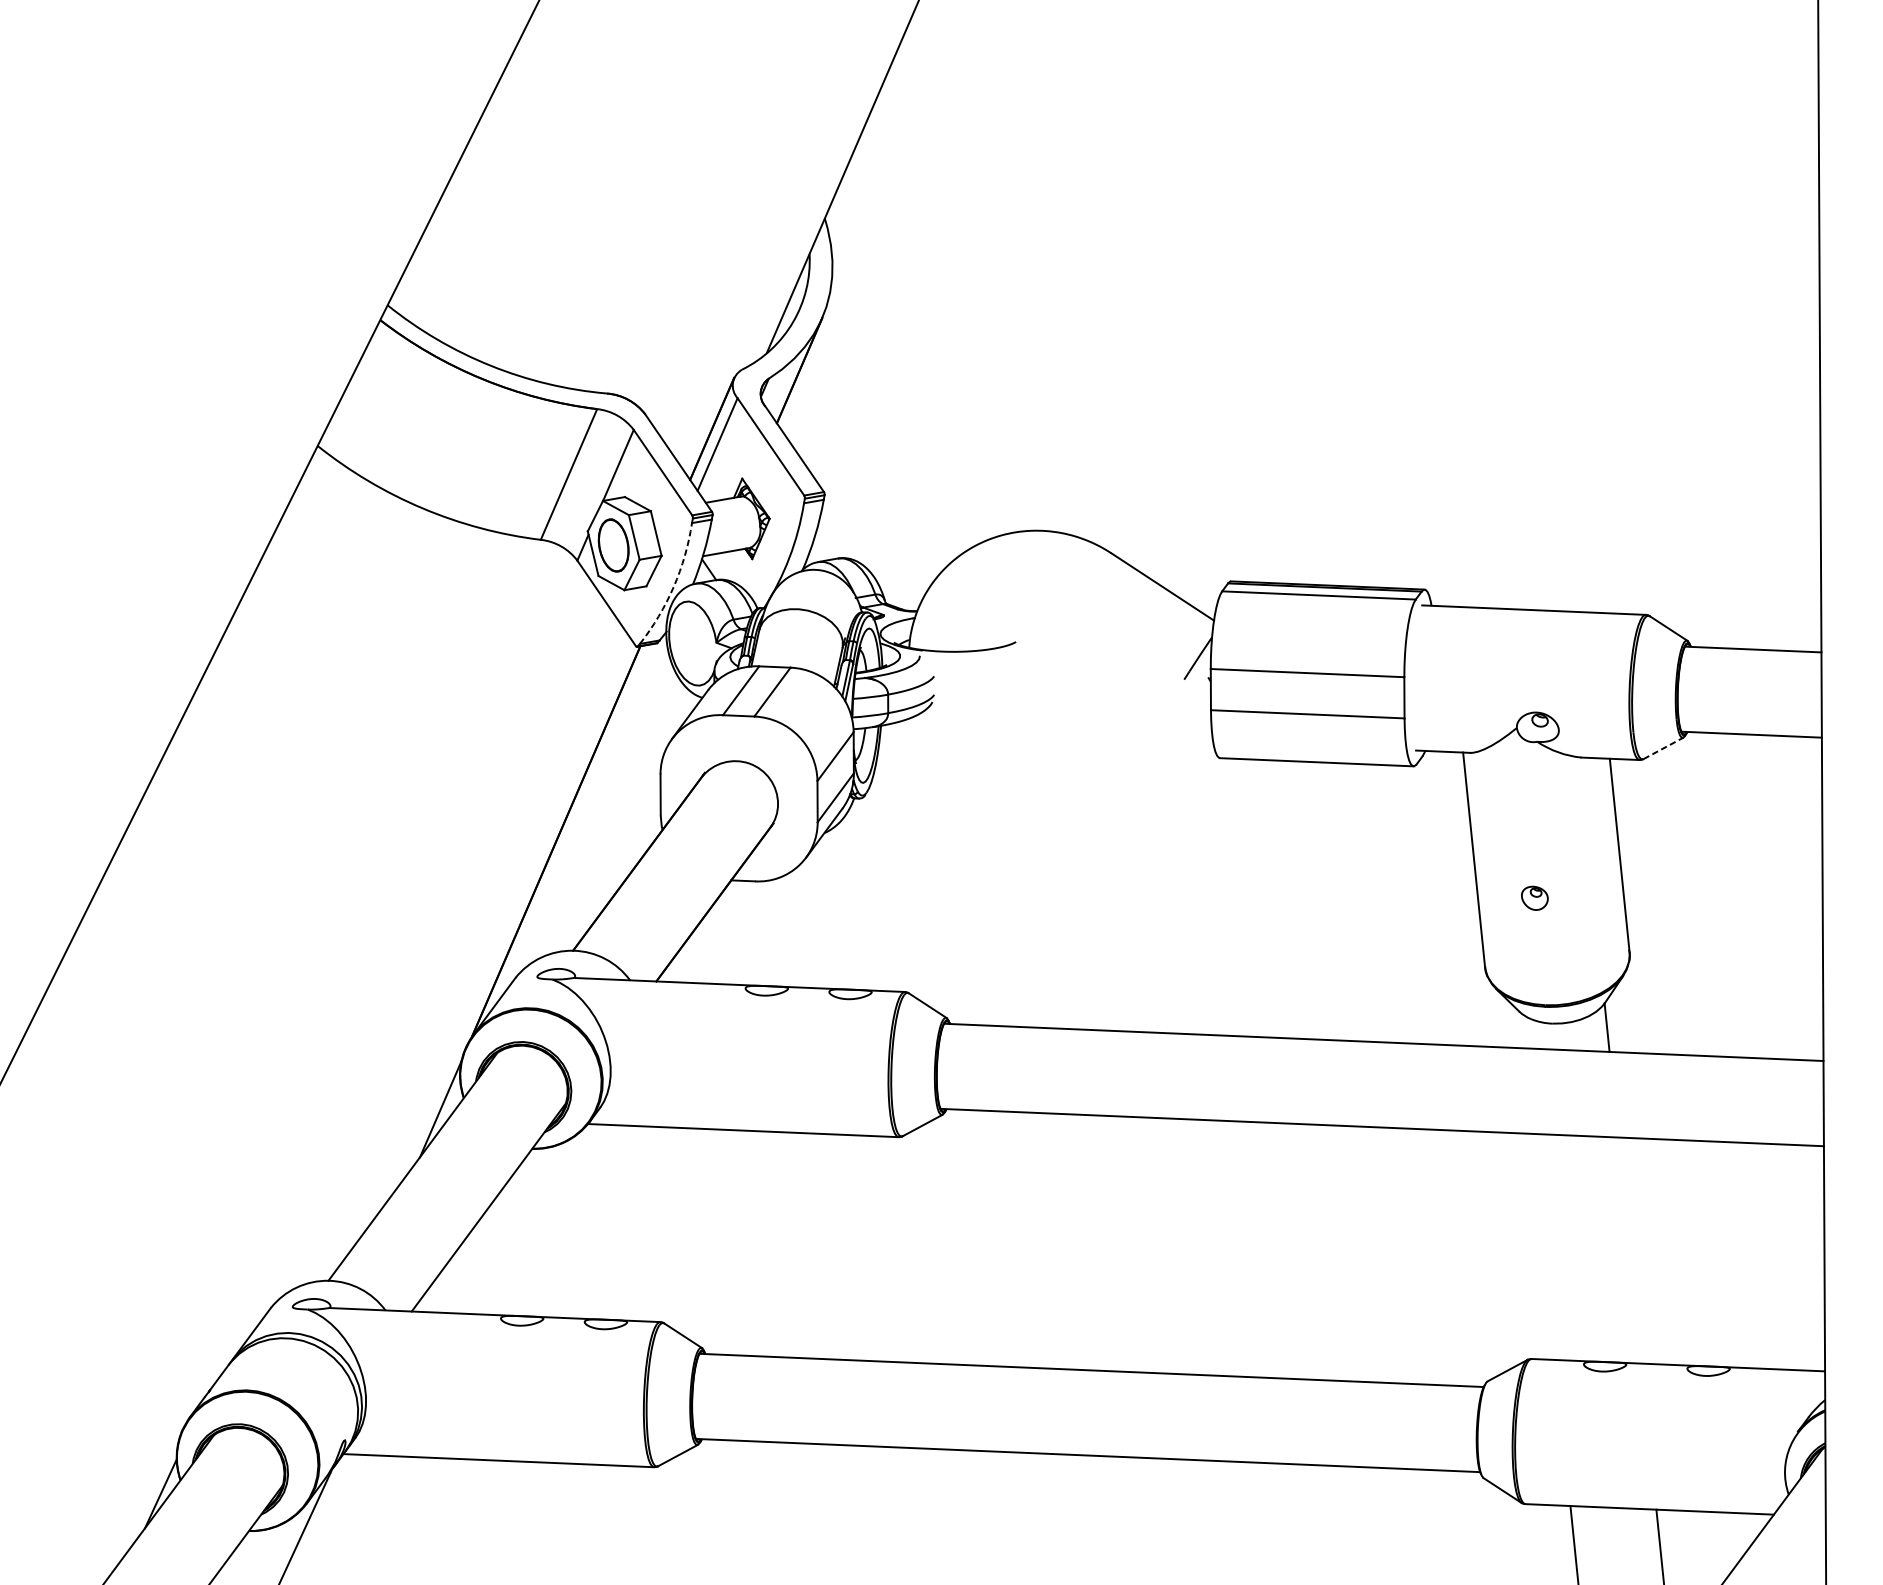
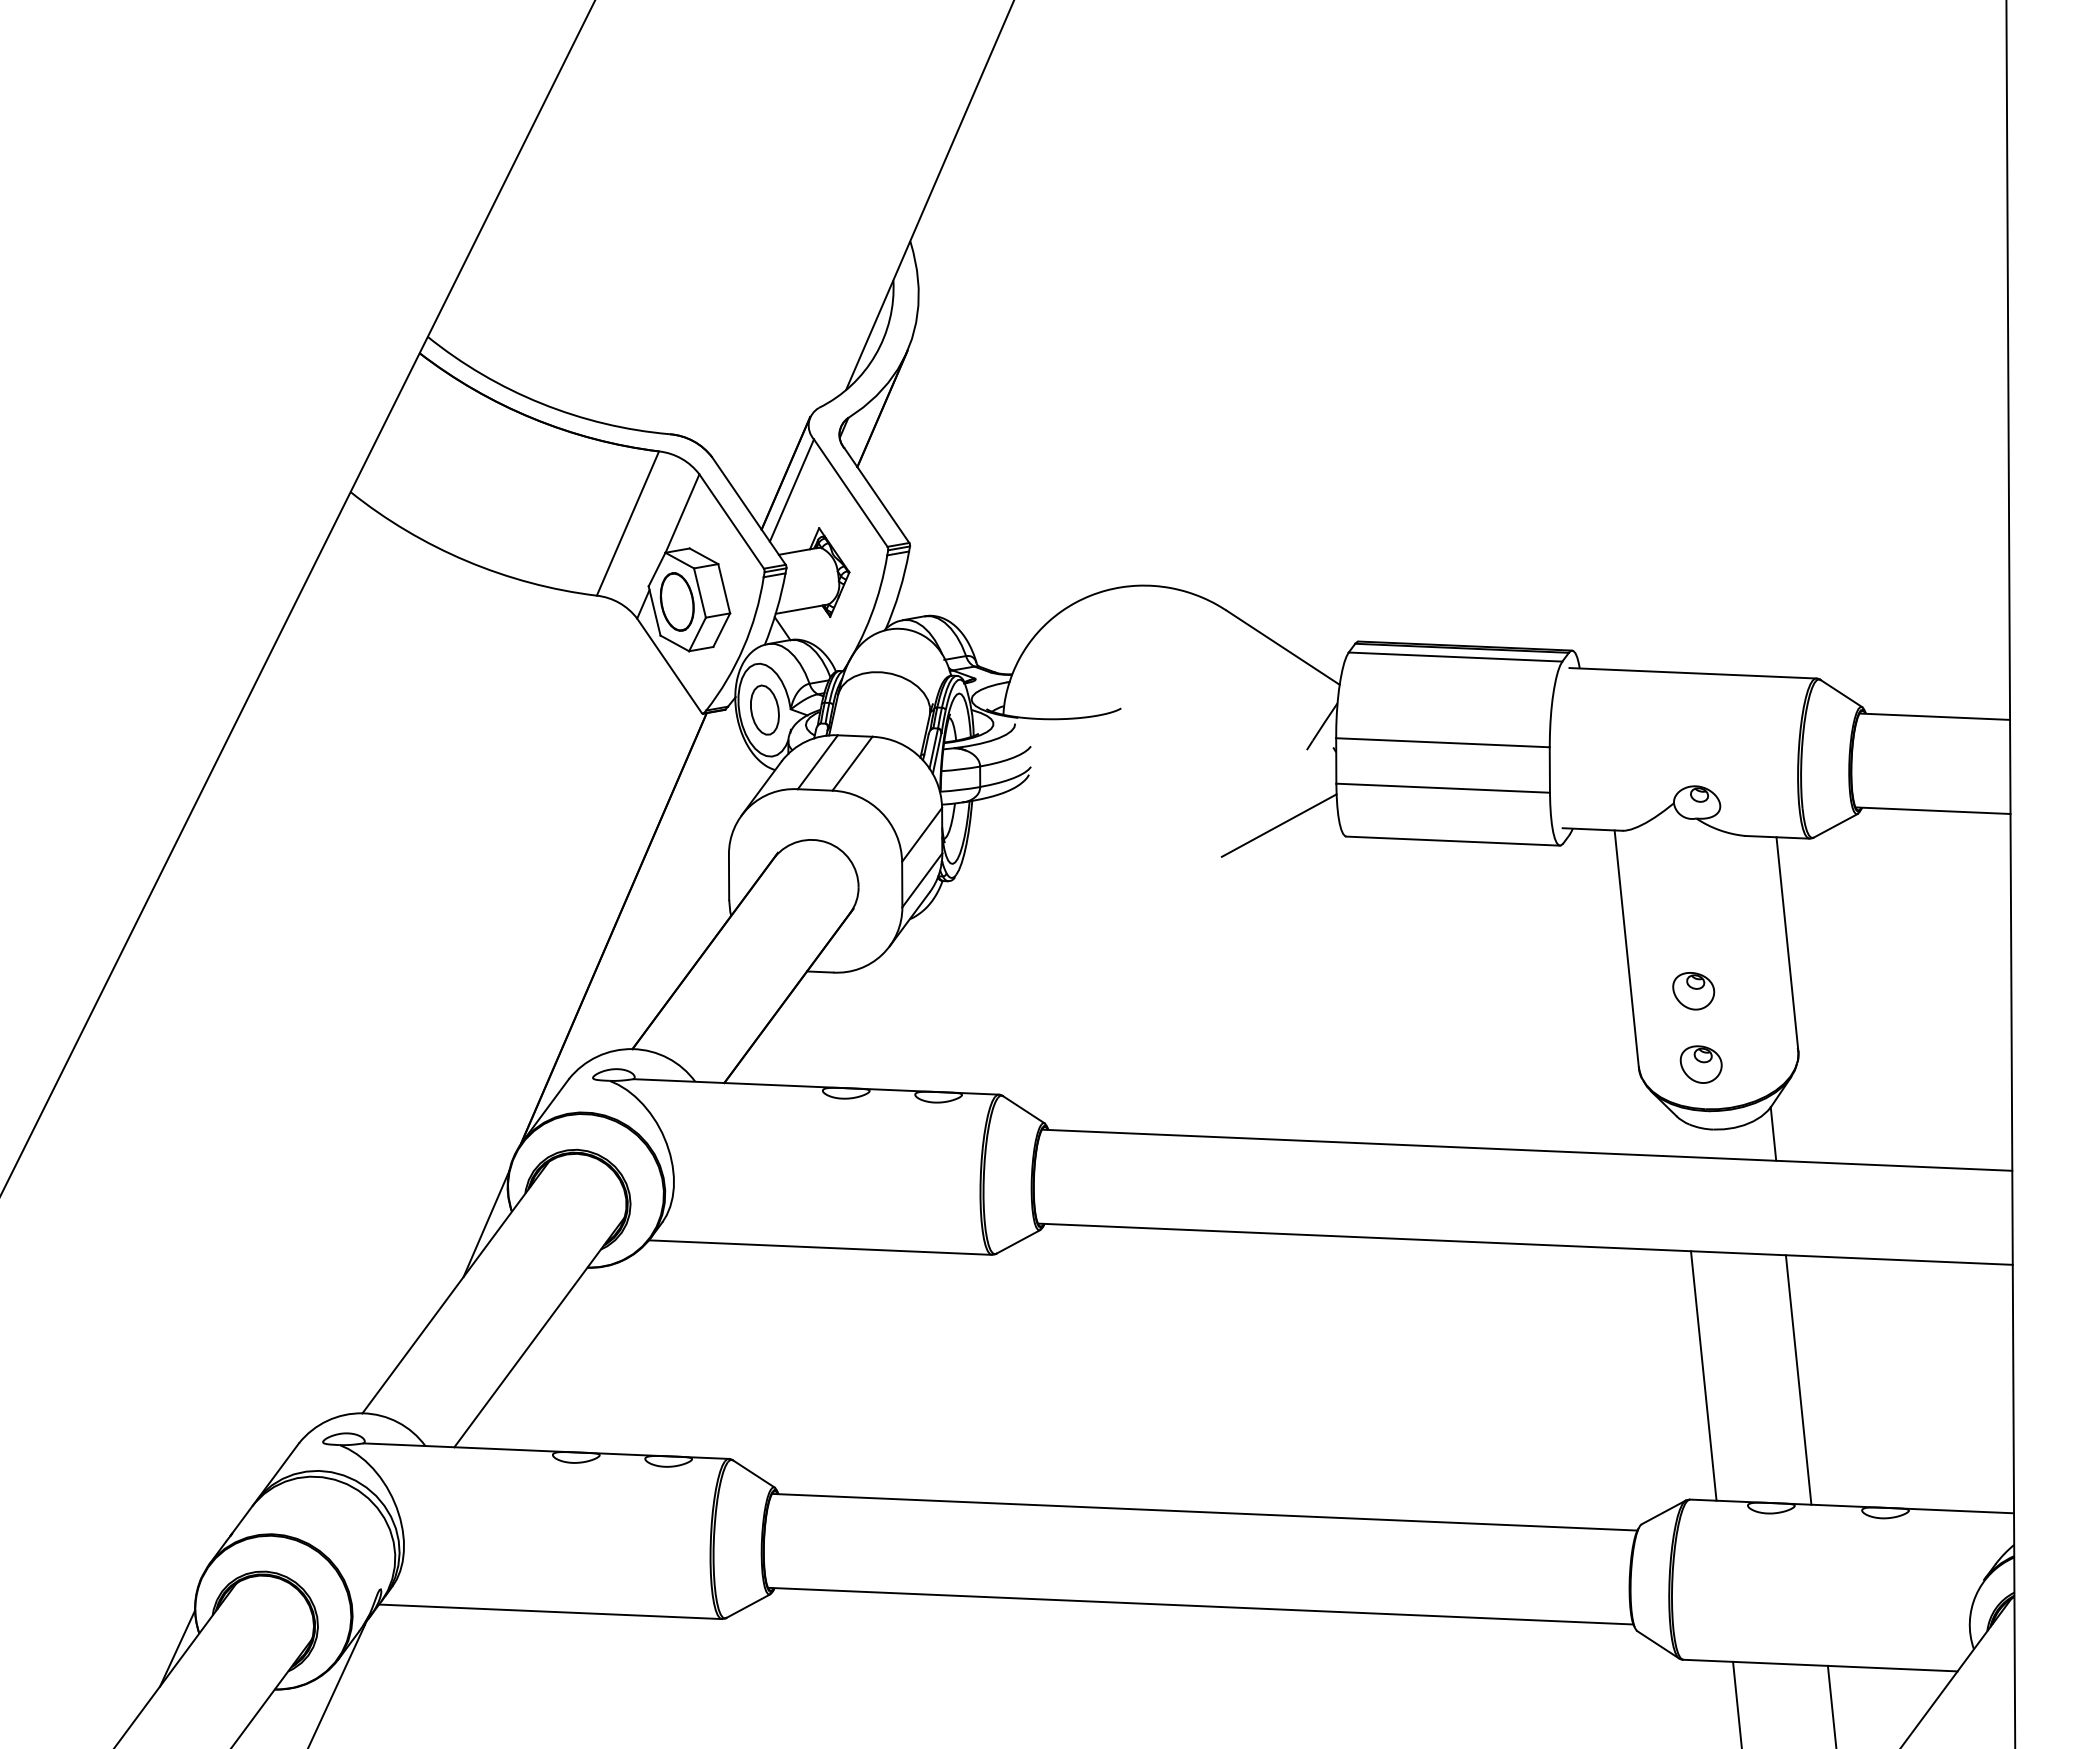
arc: (673, 586) -> (743, 647), dashed -> solid
part: (692, 642) -> (764, 709), added
line: (1158, 748) -> (1278, 825), added
line: (1664, 748) -> (1836, 825), dashed -> solid
part: (1534, 898) -> (1693, 991), size x1.43
part: (1540, 964) -> (1700, 1064), added
line: (1543, 1246) -> (1703, 1375), added
line: (1629, 1250) -> (1798, 1379), added

